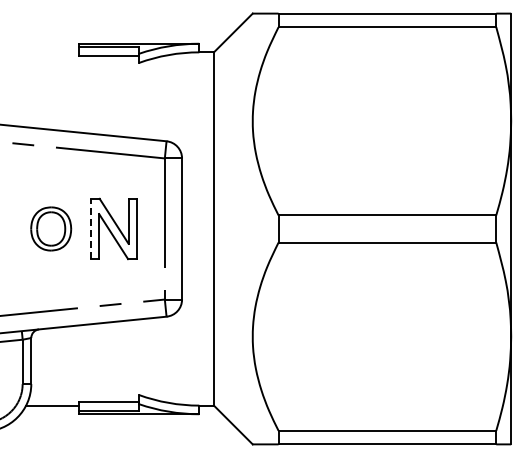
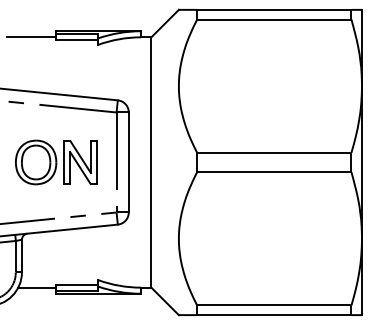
line: (43, 52) -> (30, 37), added
part: (50, 228) -> (35, 162), size x1.43
line: (90, 228) -> (63, 162), dashed -> solid

